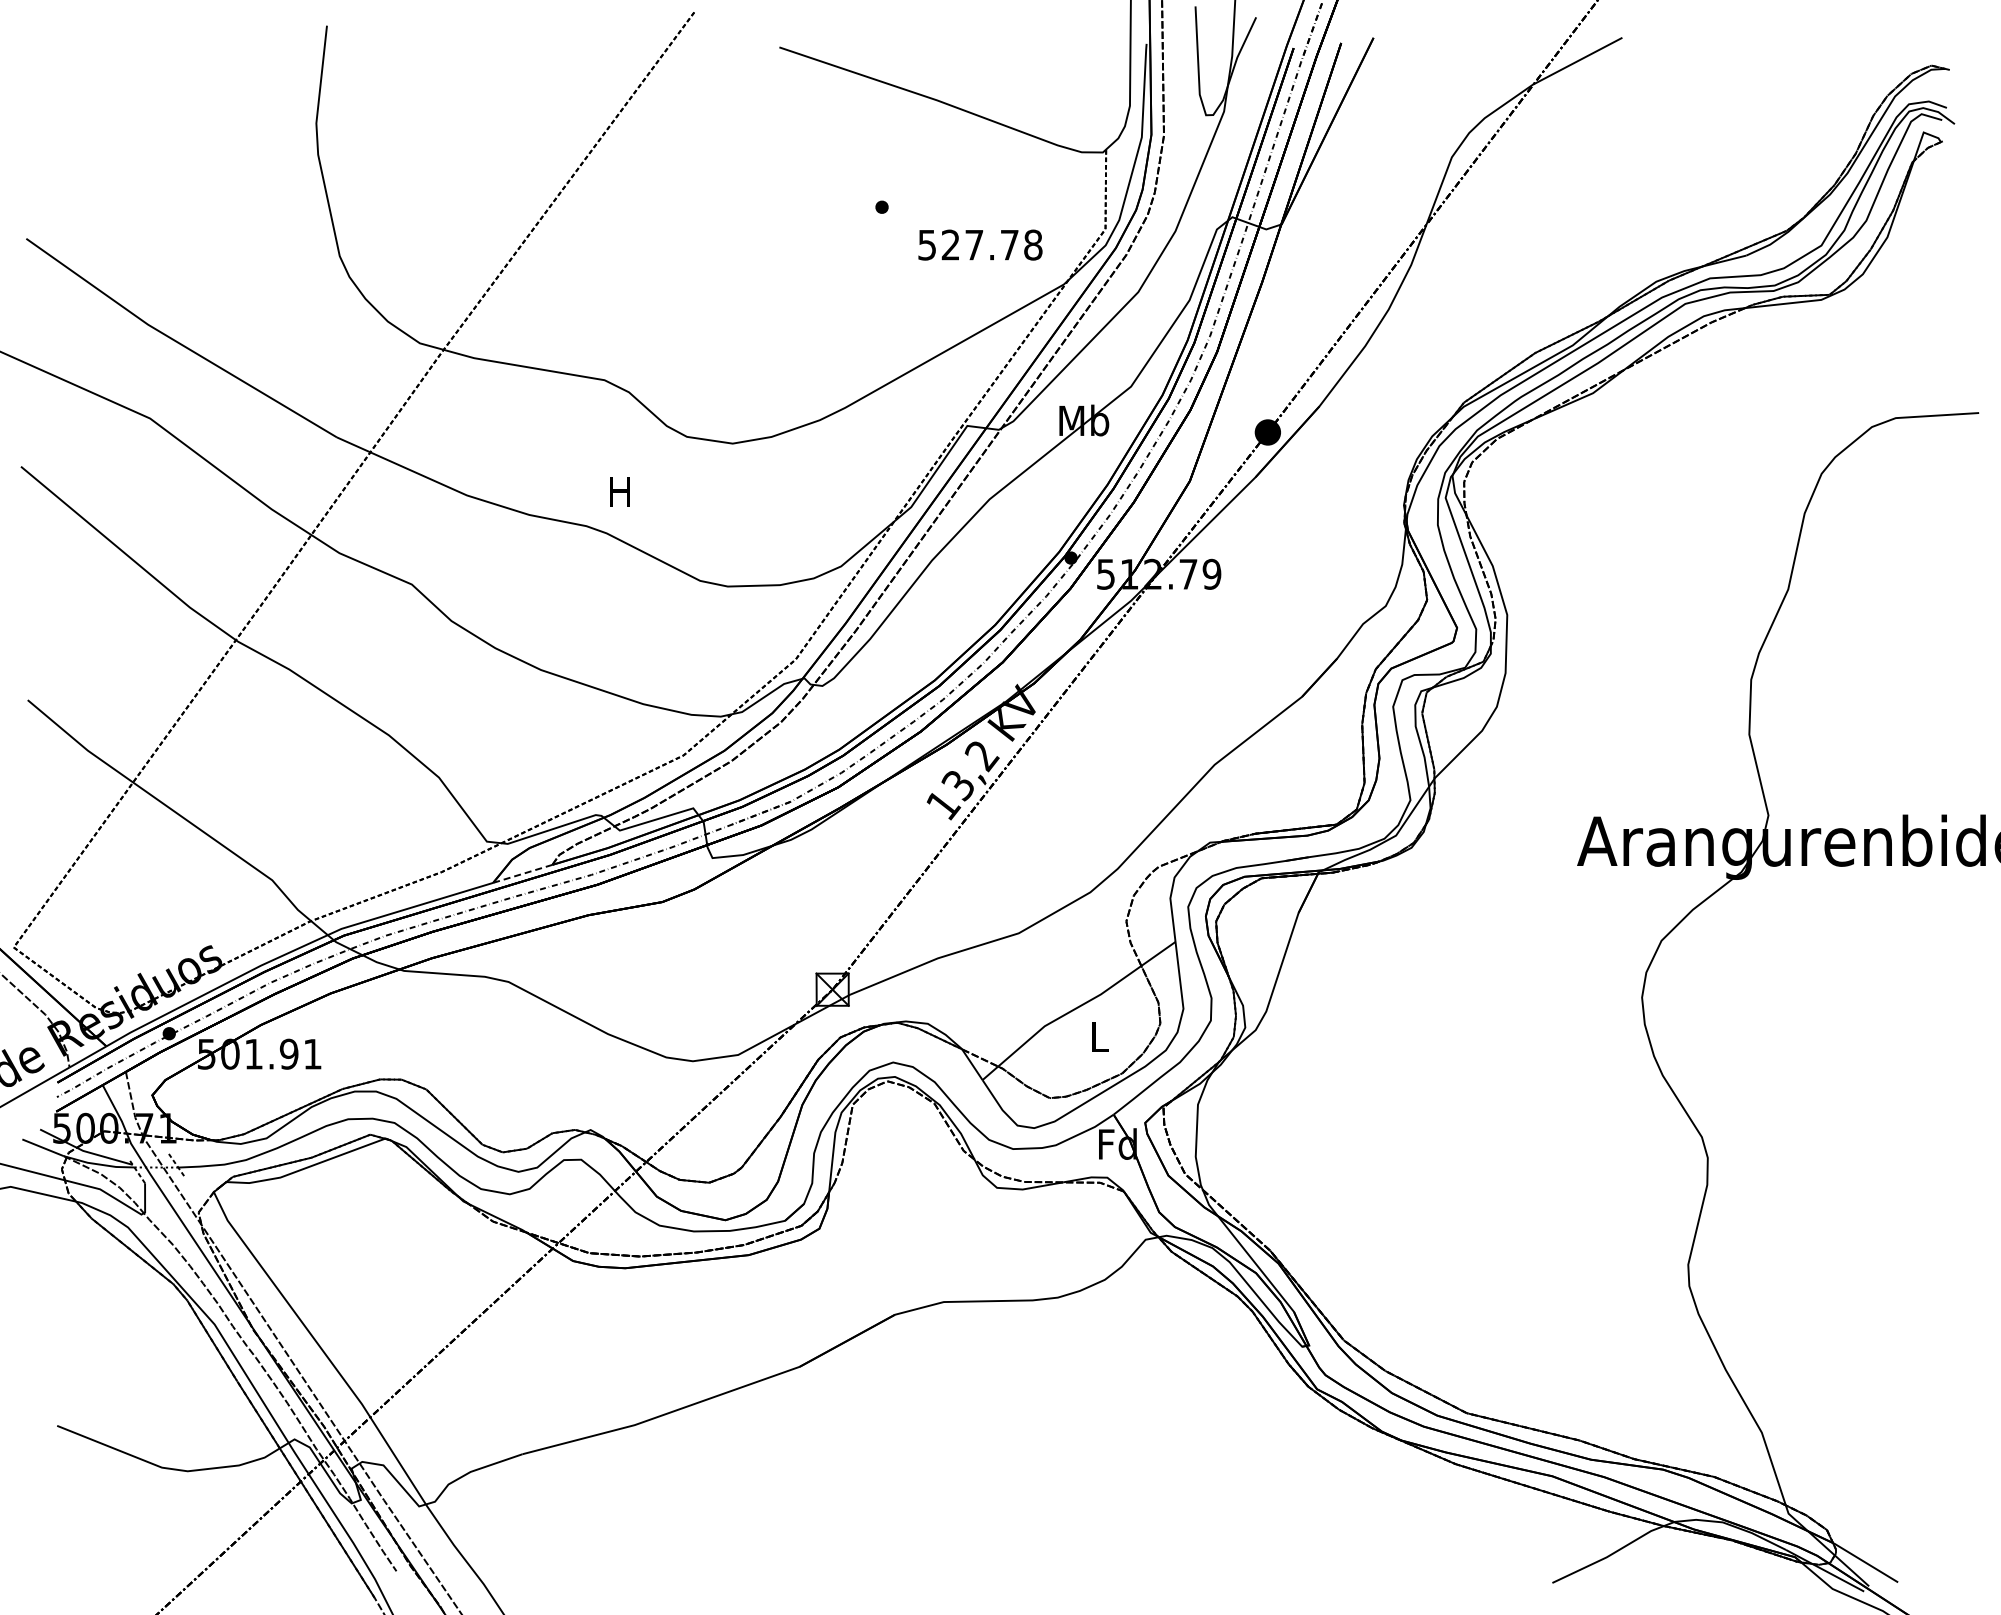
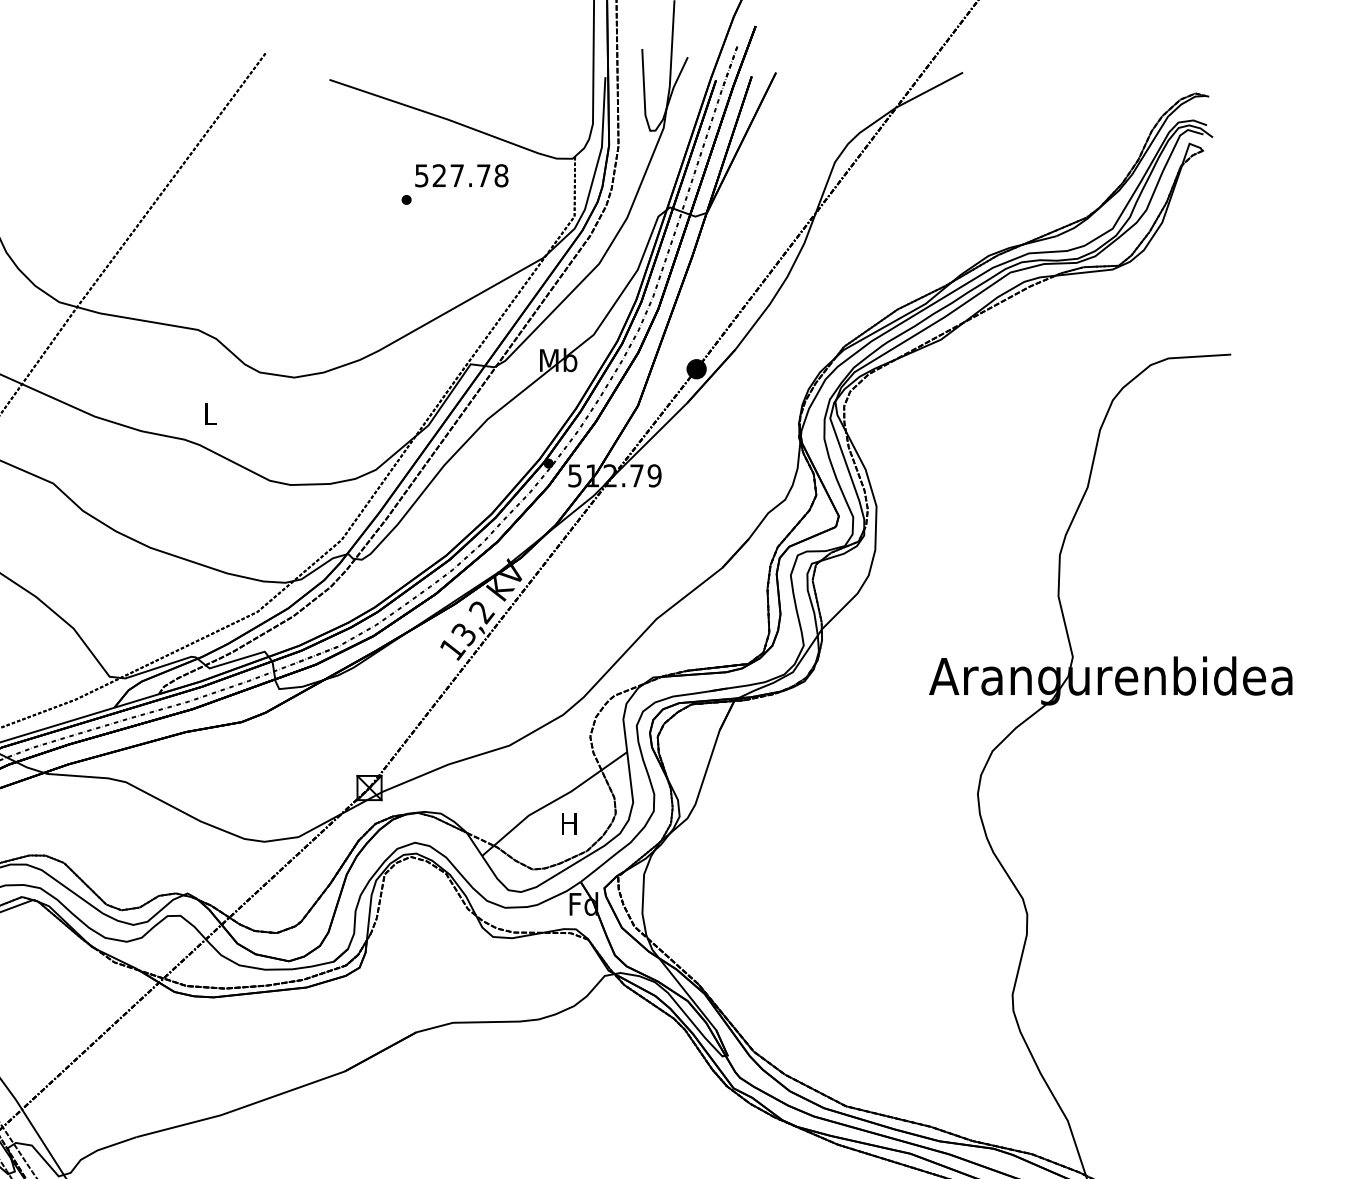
text: (980, 244) -> (461, 175), moved
text: (619, 491) -> (209, 413), H -> L
line: (522, 873) -> (136, 700), dashed -> solid
text: (1098, 1036) -> (569, 823), L -> H

